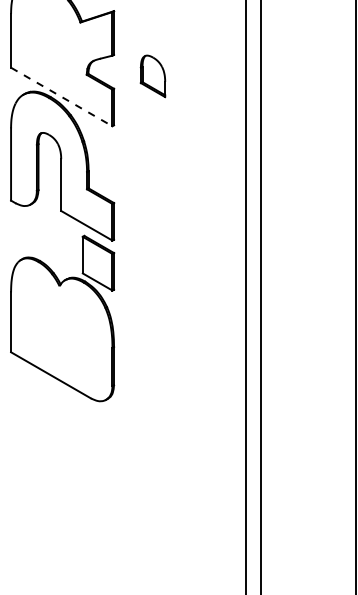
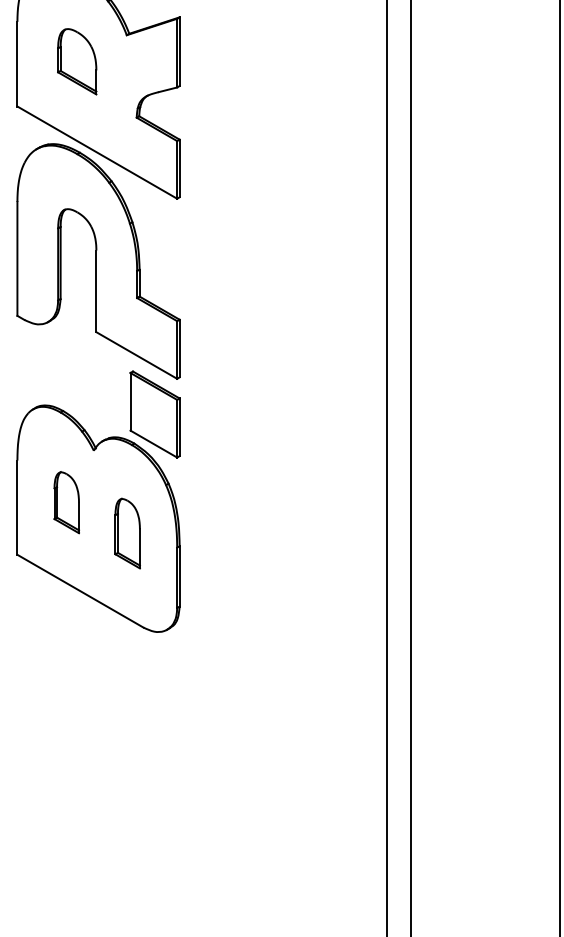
part: (152, 76) -> (76, 61), moved
line: (61, 97) -> (96, 153), dashed -> solid
part: (42, 318) -> (66, 501), added
part: (80, 338) -> (126, 533), added

